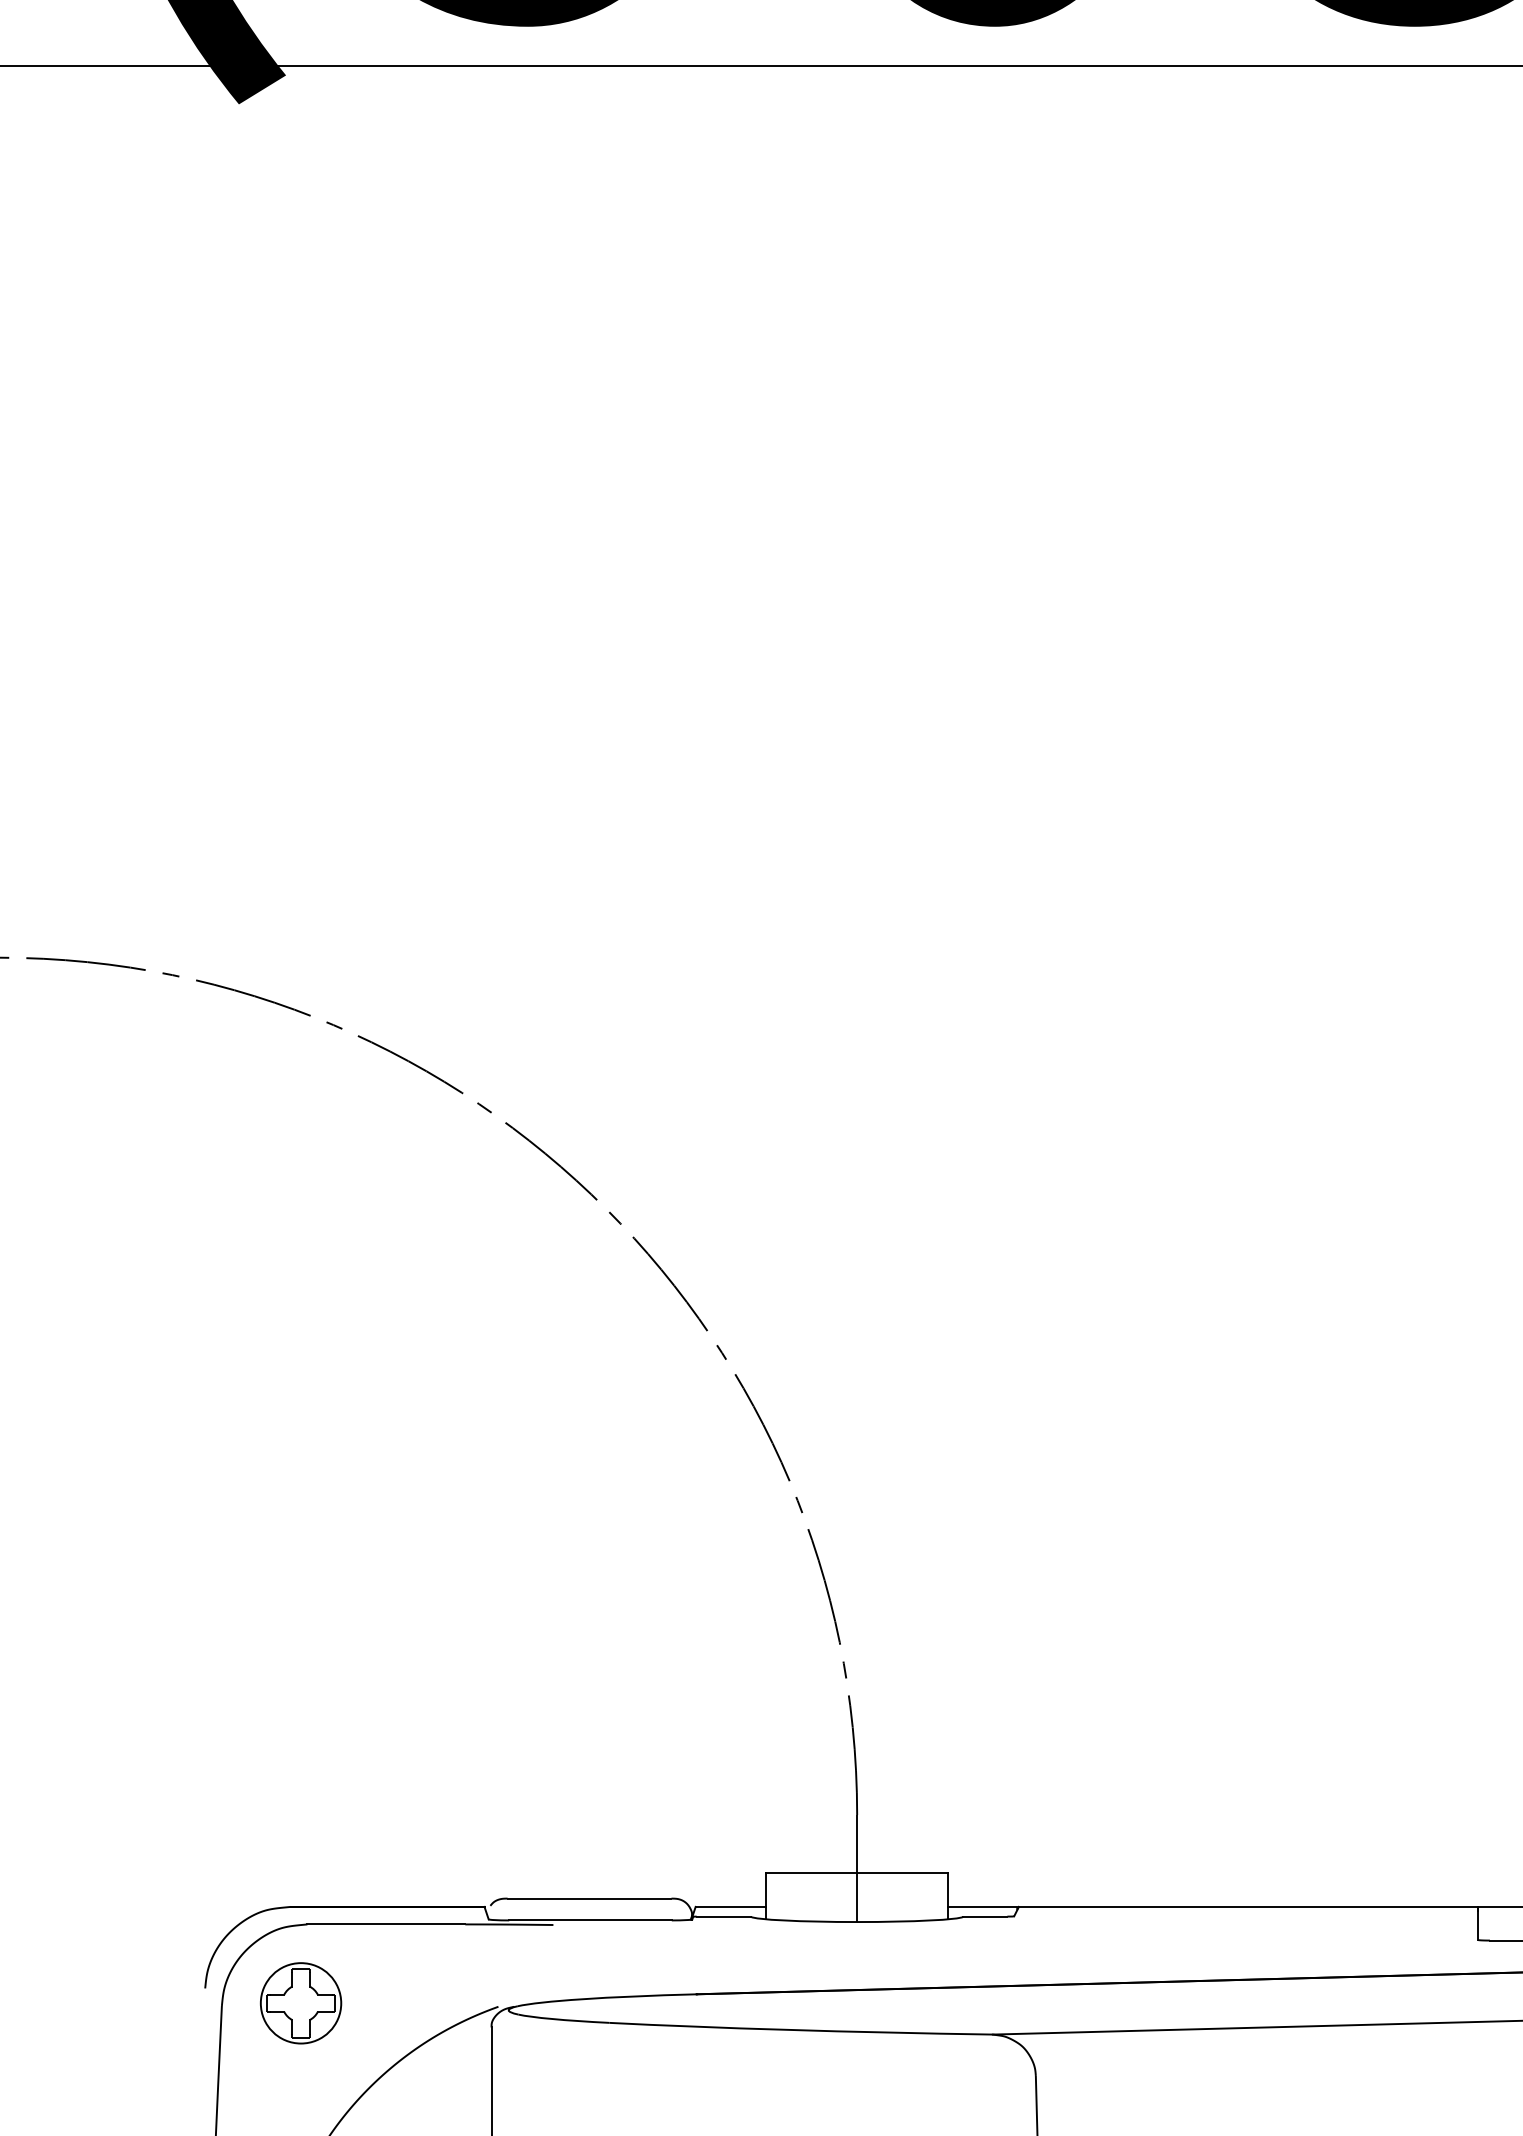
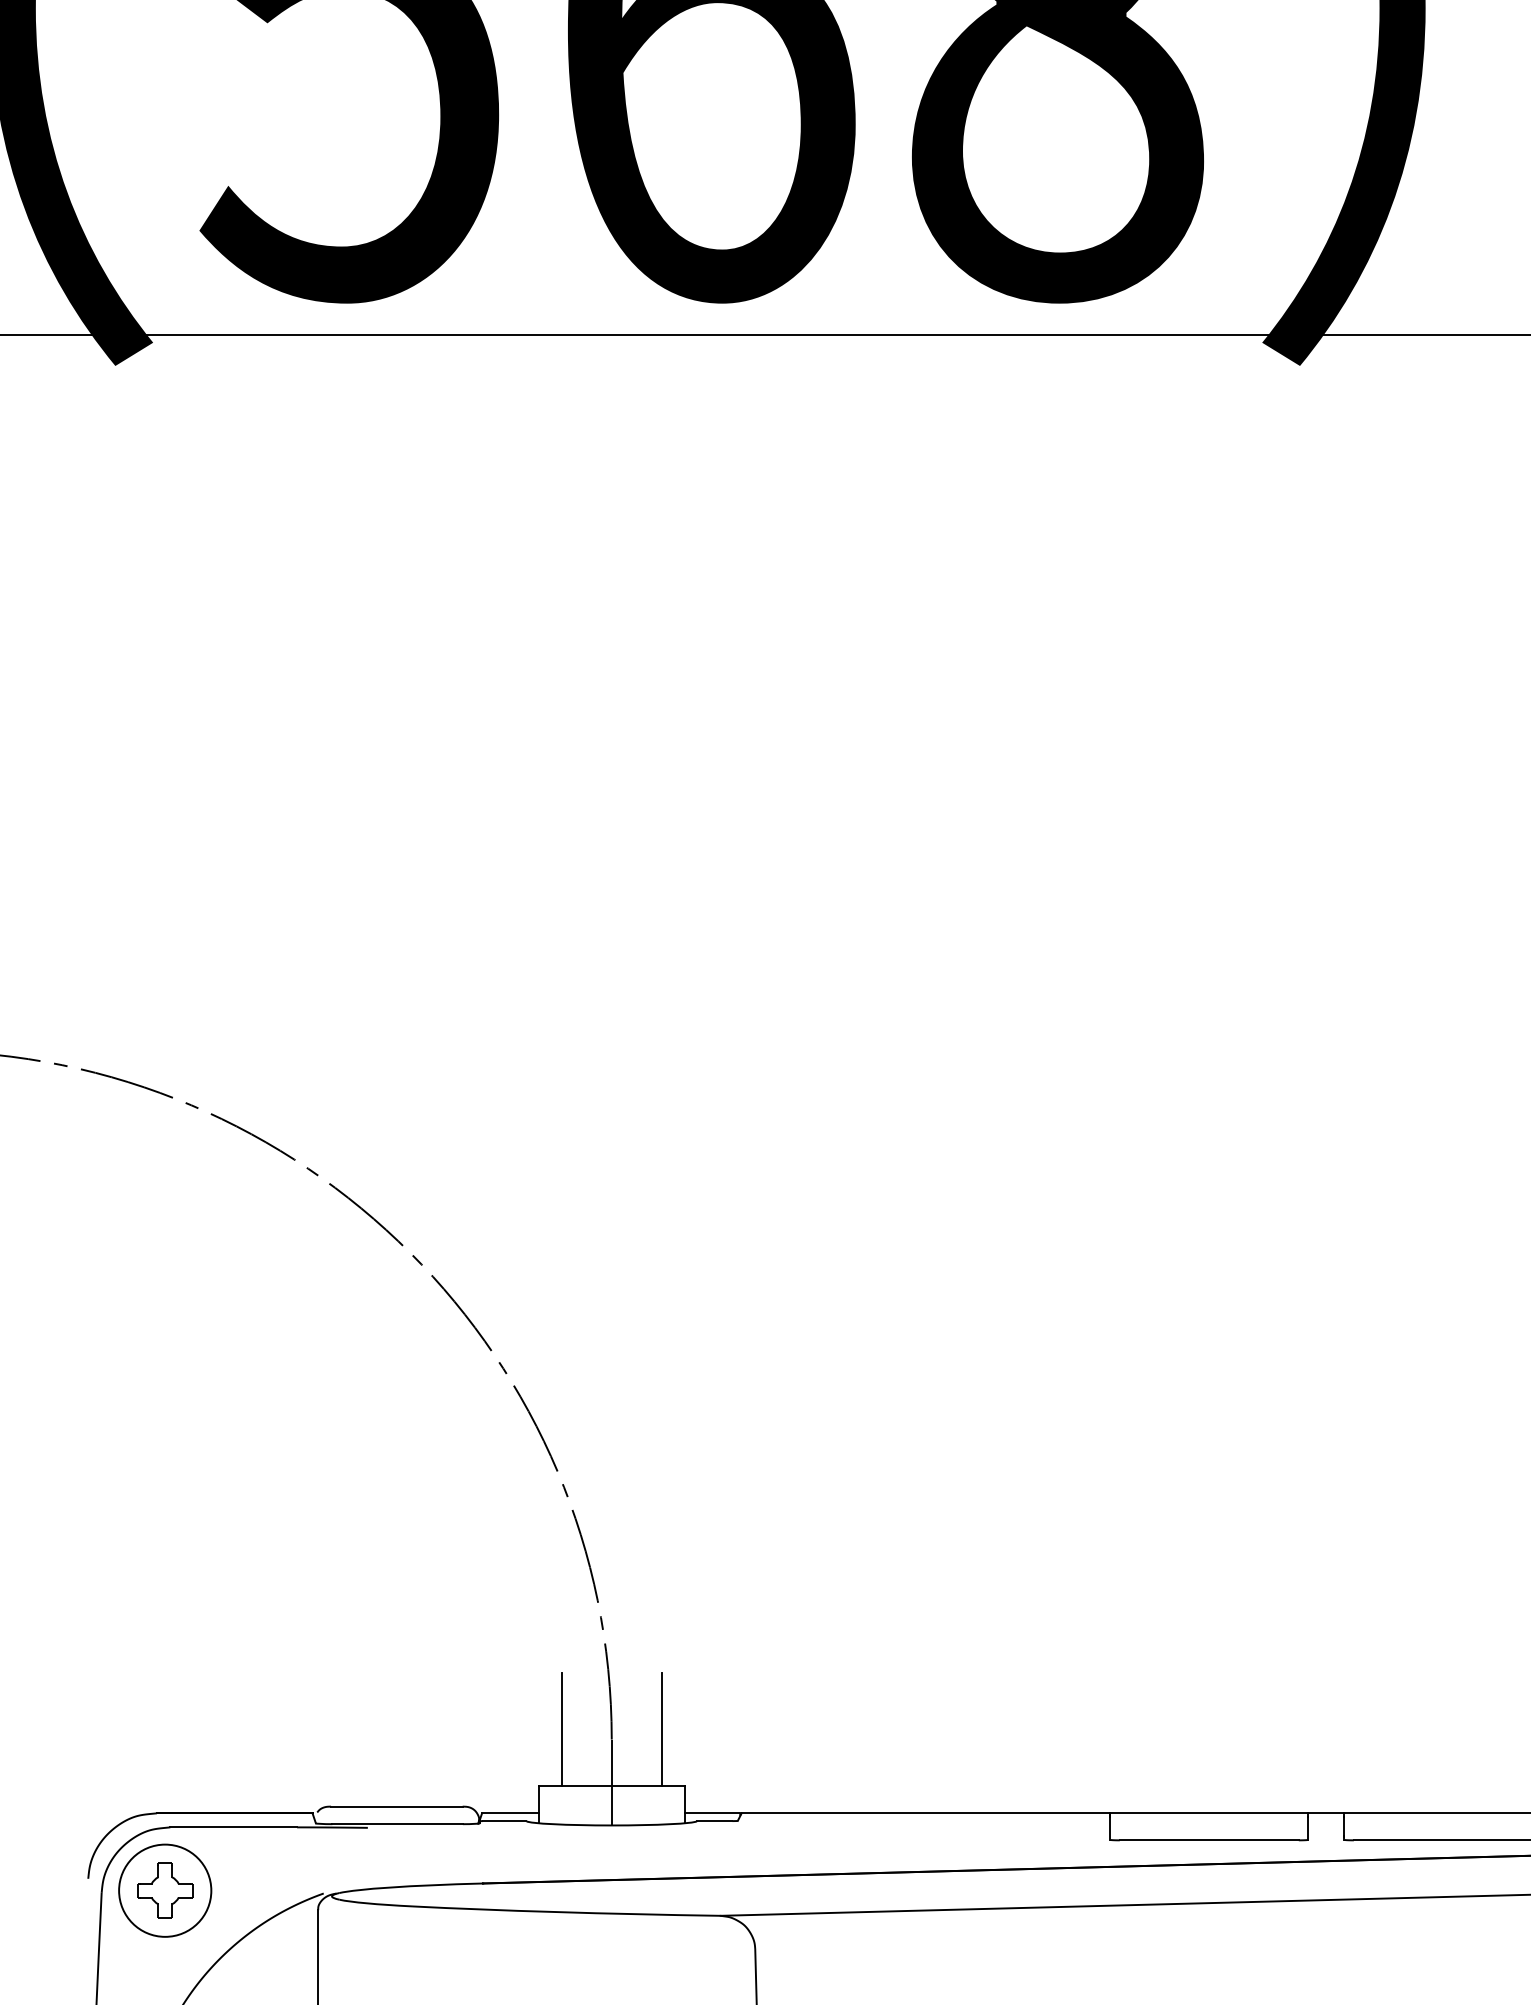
line: (794, 1802) -> (561, 1729), added
line: (920, 1802) -> (662, 1729), added
circle: (301, 2003) -> (165, 1890), size x1.43

